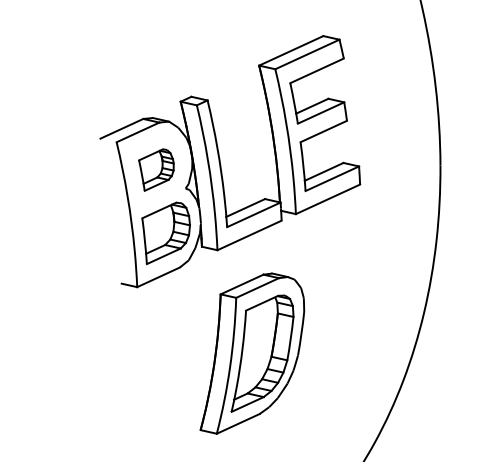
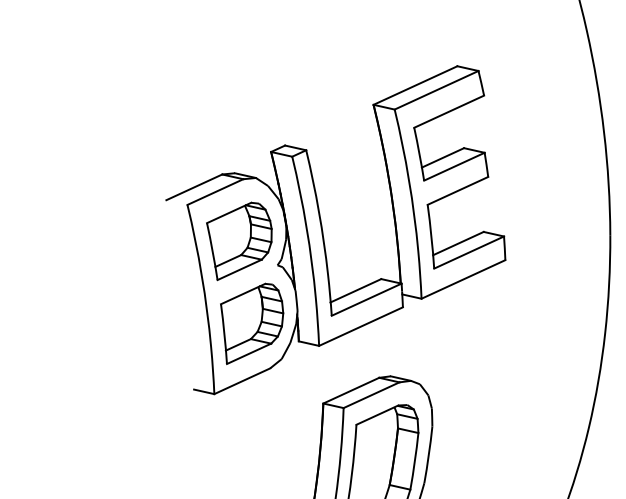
part: (156, 169) -> (239, 240), size x1.43

